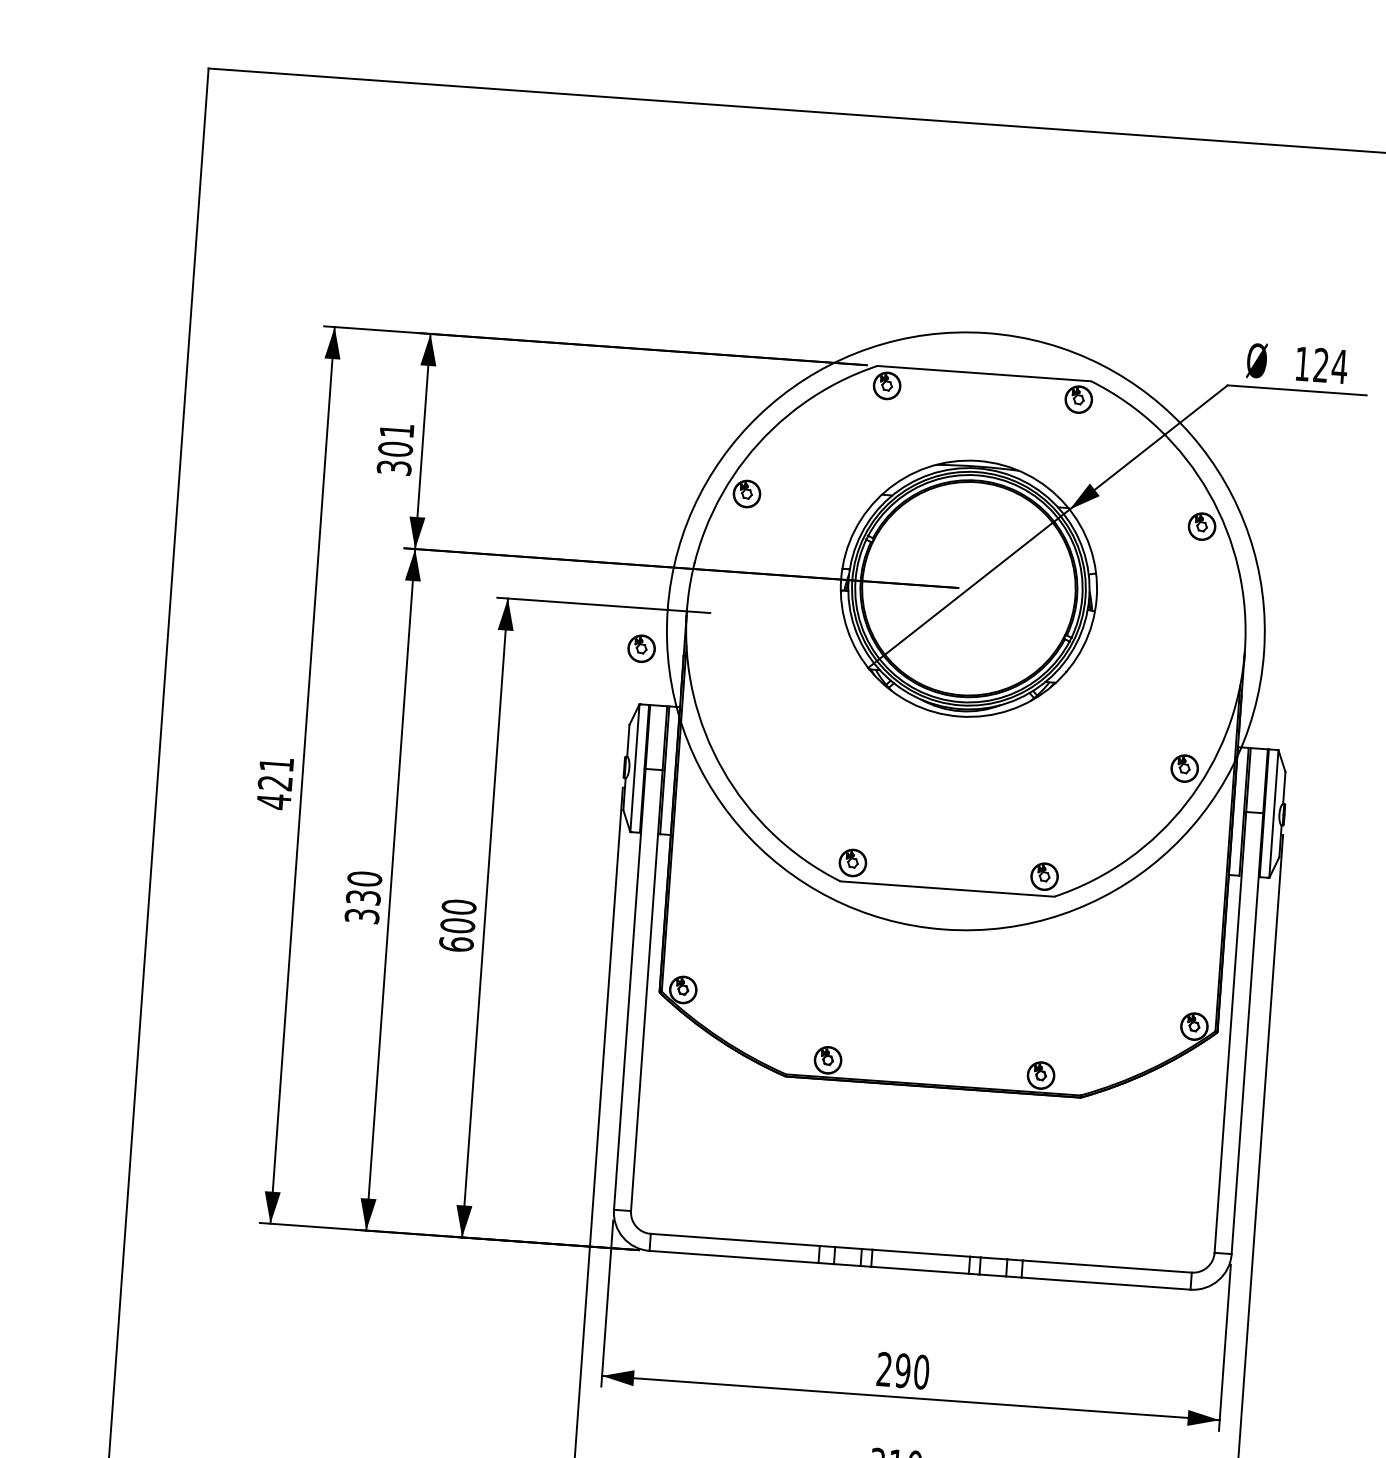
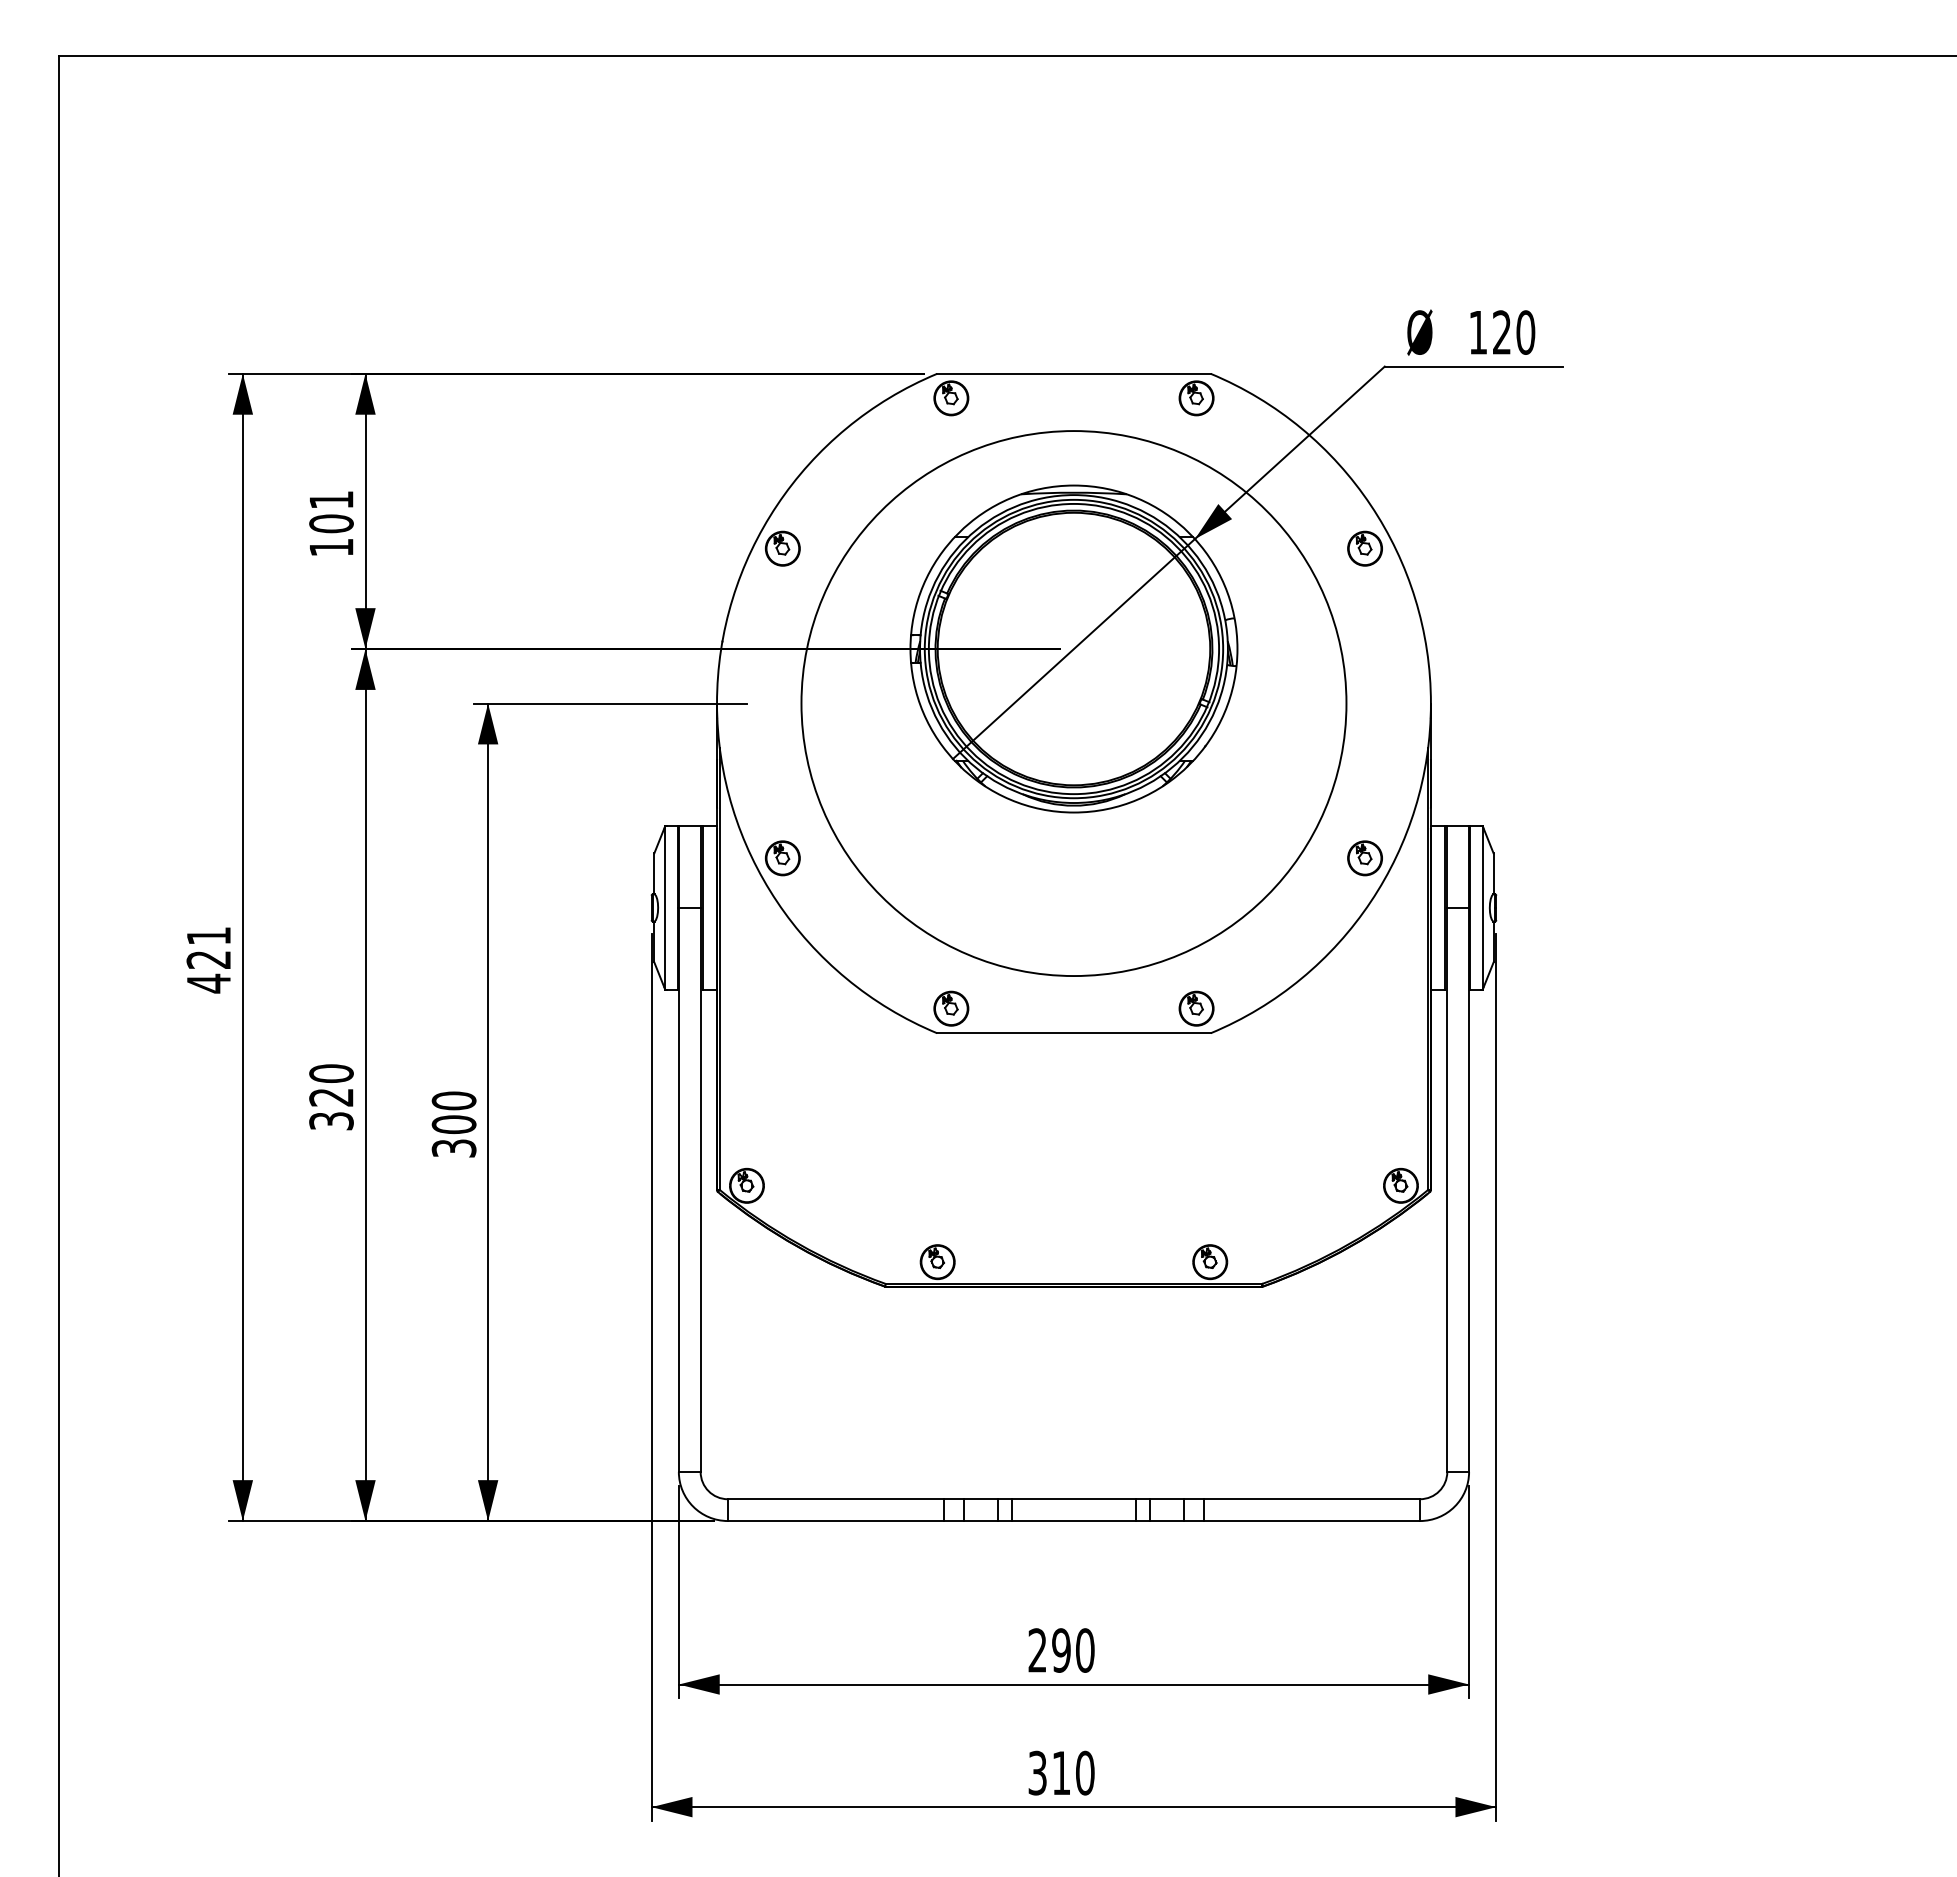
text: (1339, 366) -> (1525, 332), 124 -> 120
text: (394, 467) -> (331, 547), 301 -> 101
circle: (965, 631) -> (1073, 703), size x0.71
part: (641, 648) -> (782, 858), moved
text: (363, 897) -> (331, 1097), 330 -> 320
text: (455, 944) -> (453, 1148), 600 -> 300

